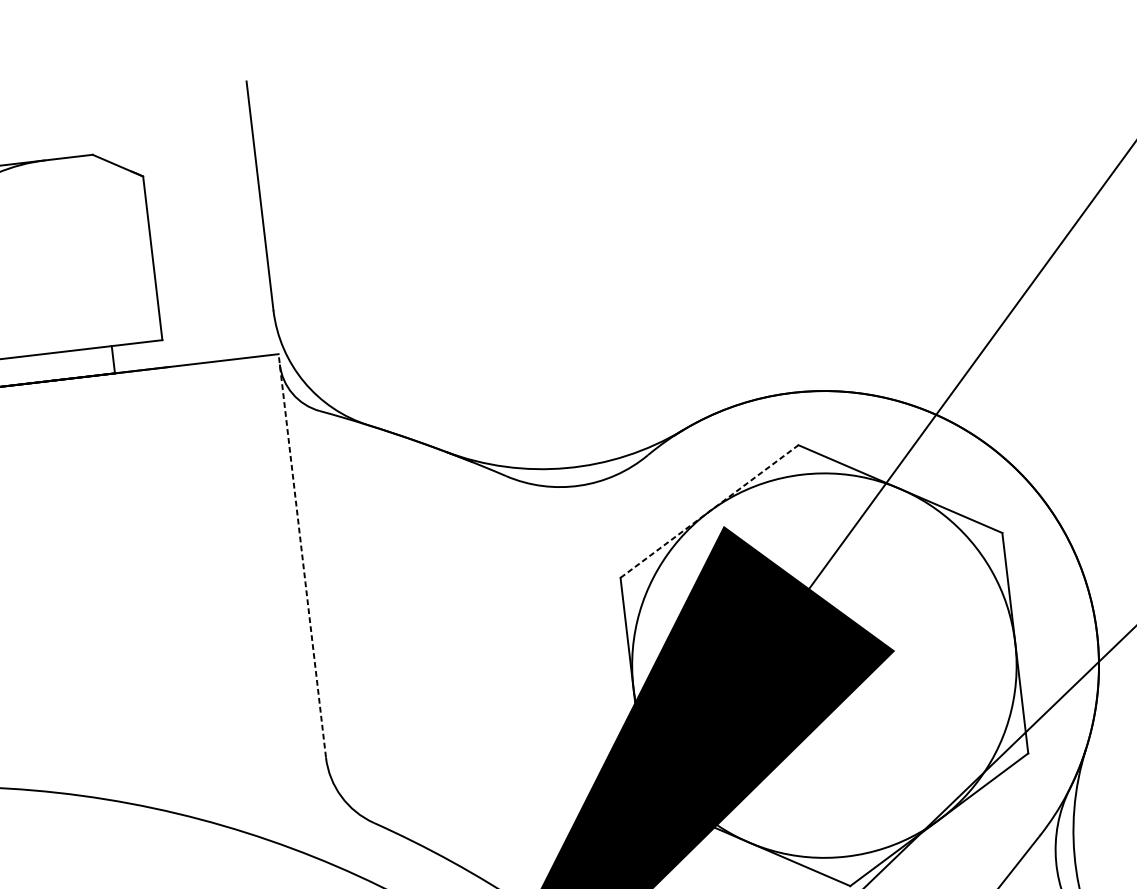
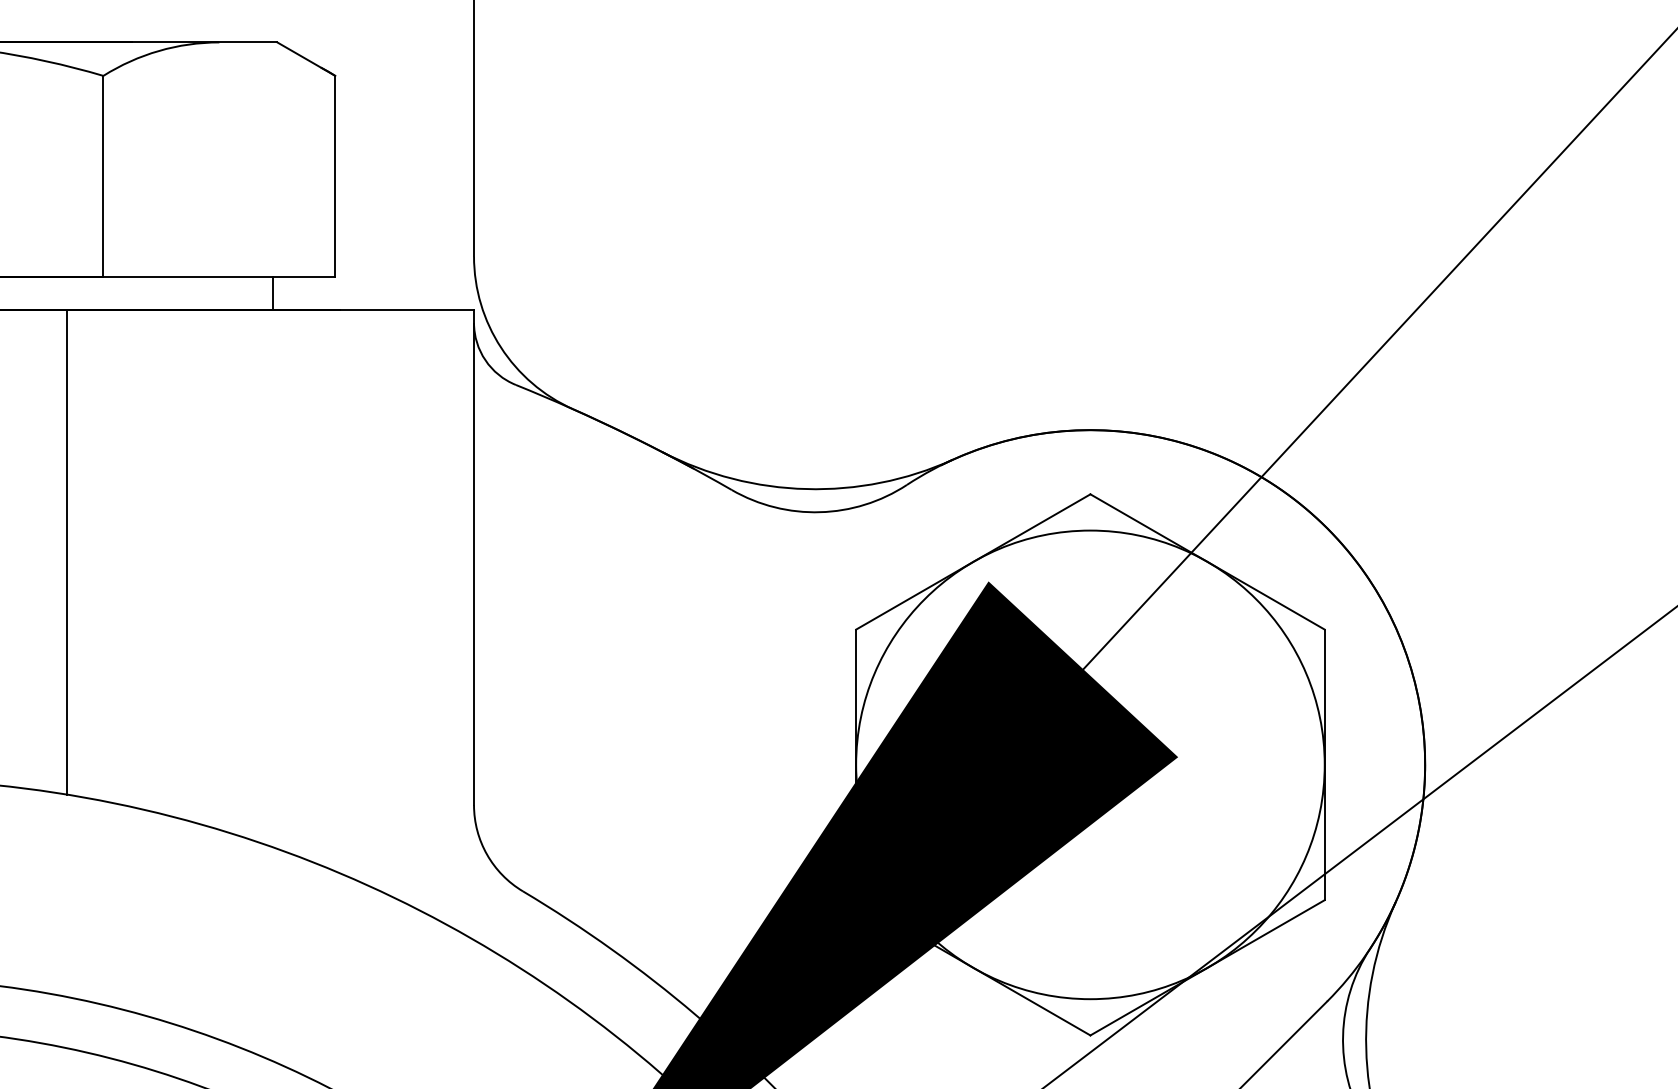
line: (709, 511) -> (973, 561), dashed -> solid
line: (302, 555) -> (474, 557), dashed -> solid

